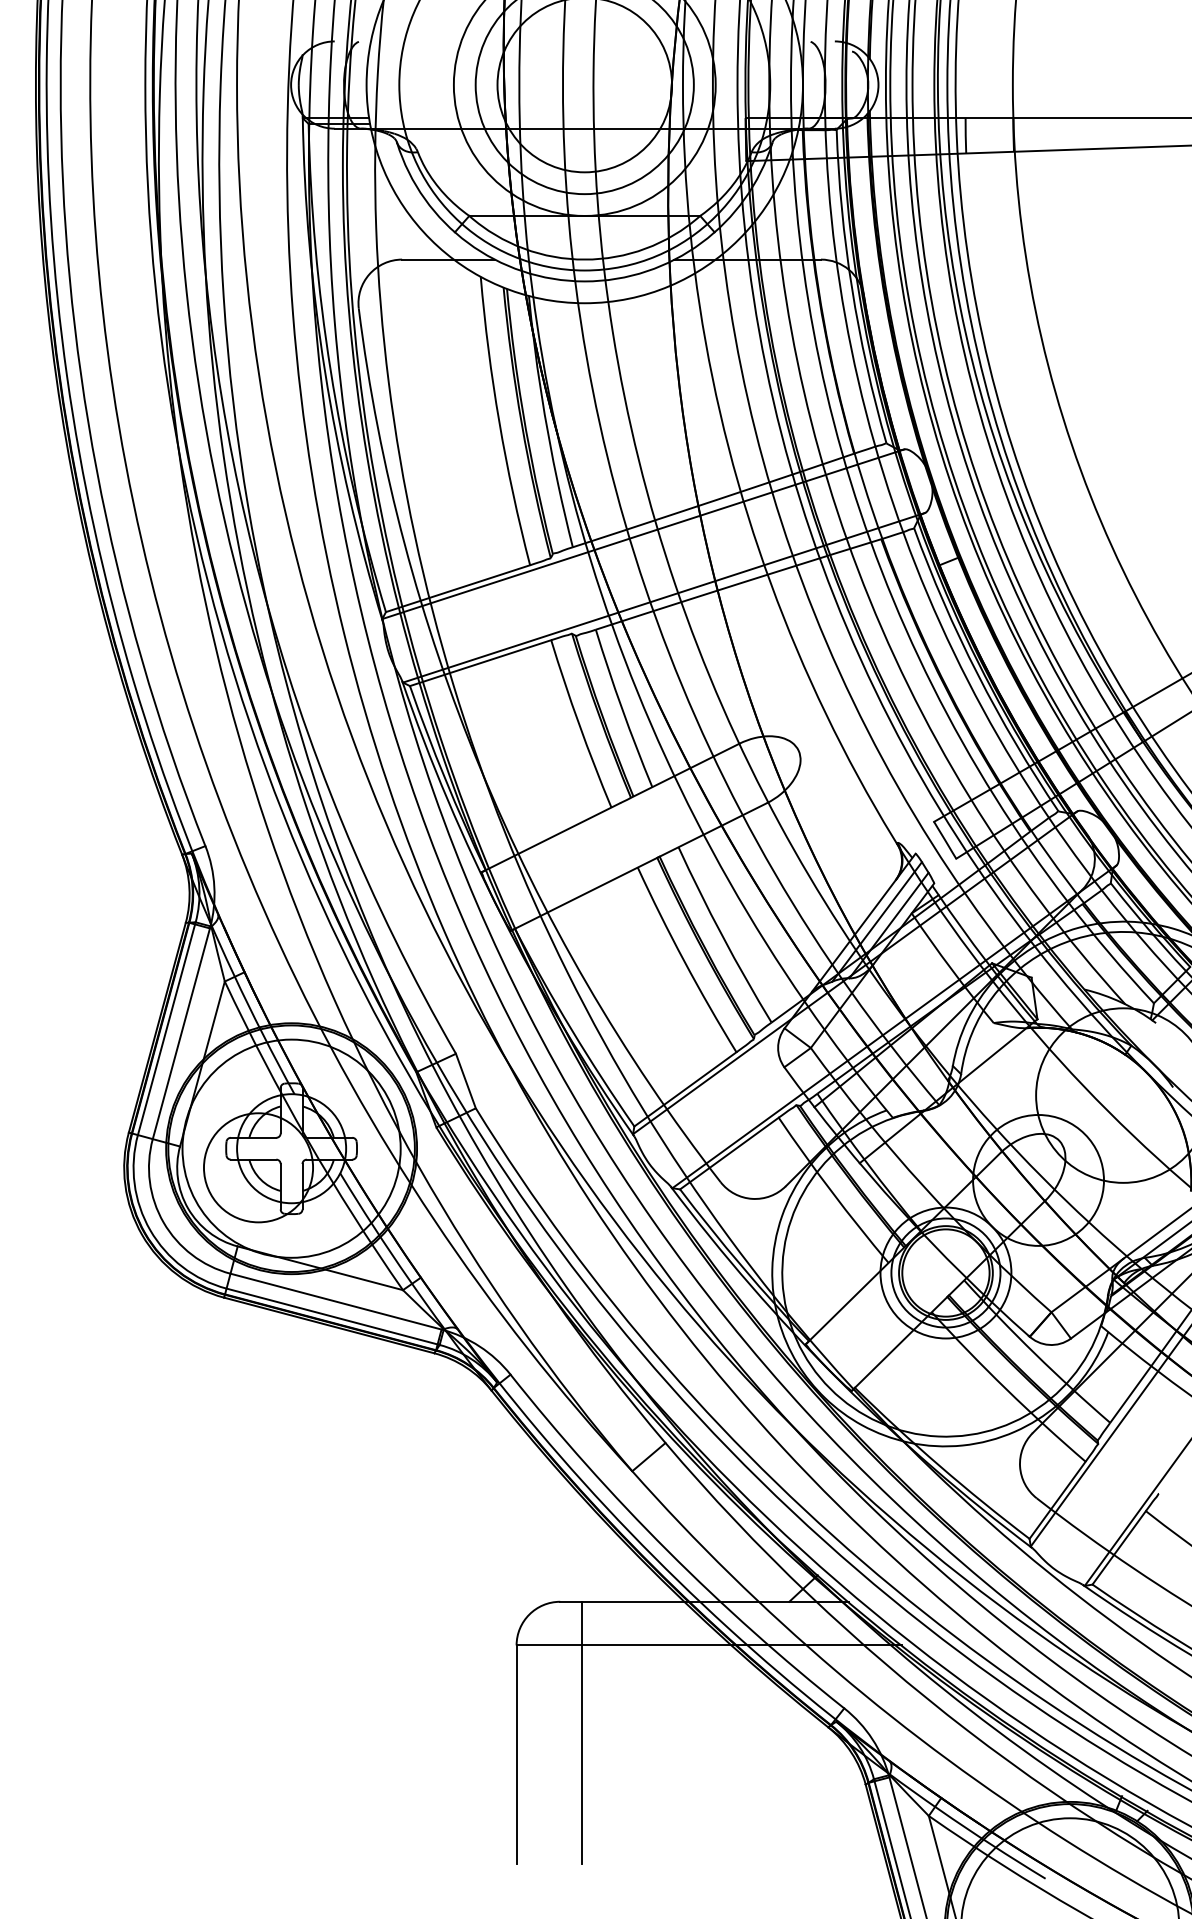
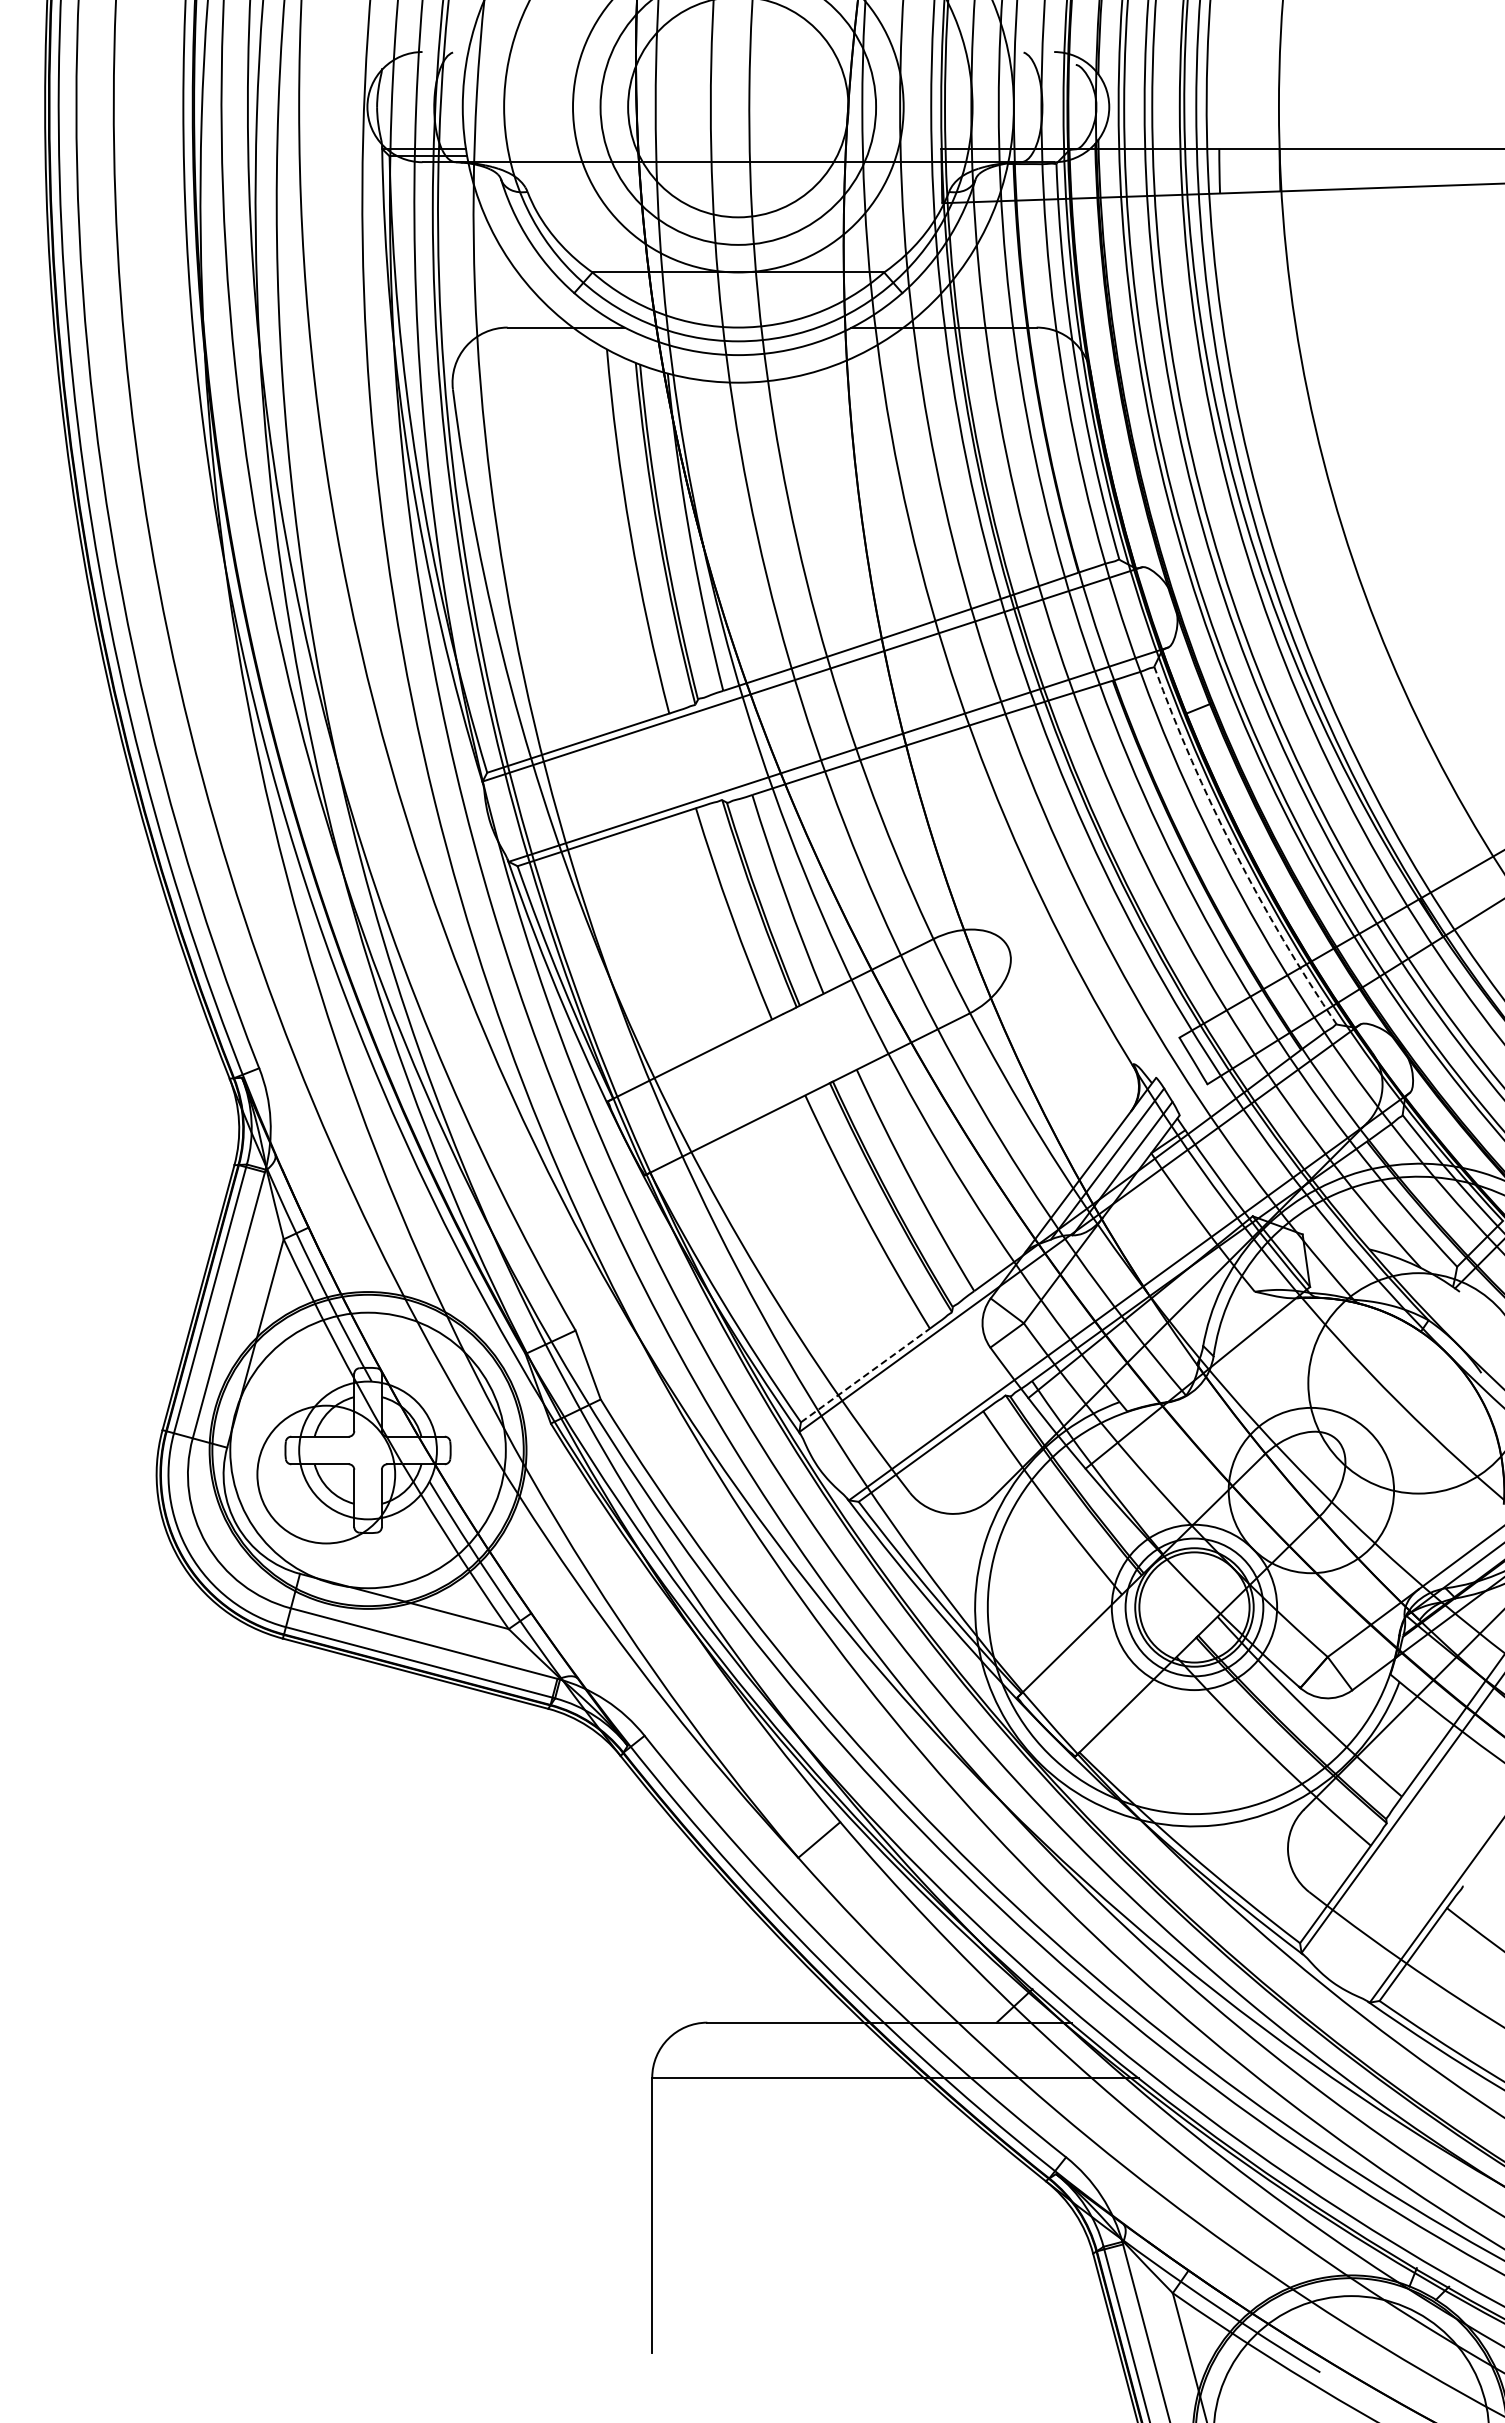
arc: (977, 674) -> (1234, 851), solid -> dashed
line: (685, 1089) -> (865, 1375), solid -> dashed
line: (581, 1732) -> (734, 2187), removed

